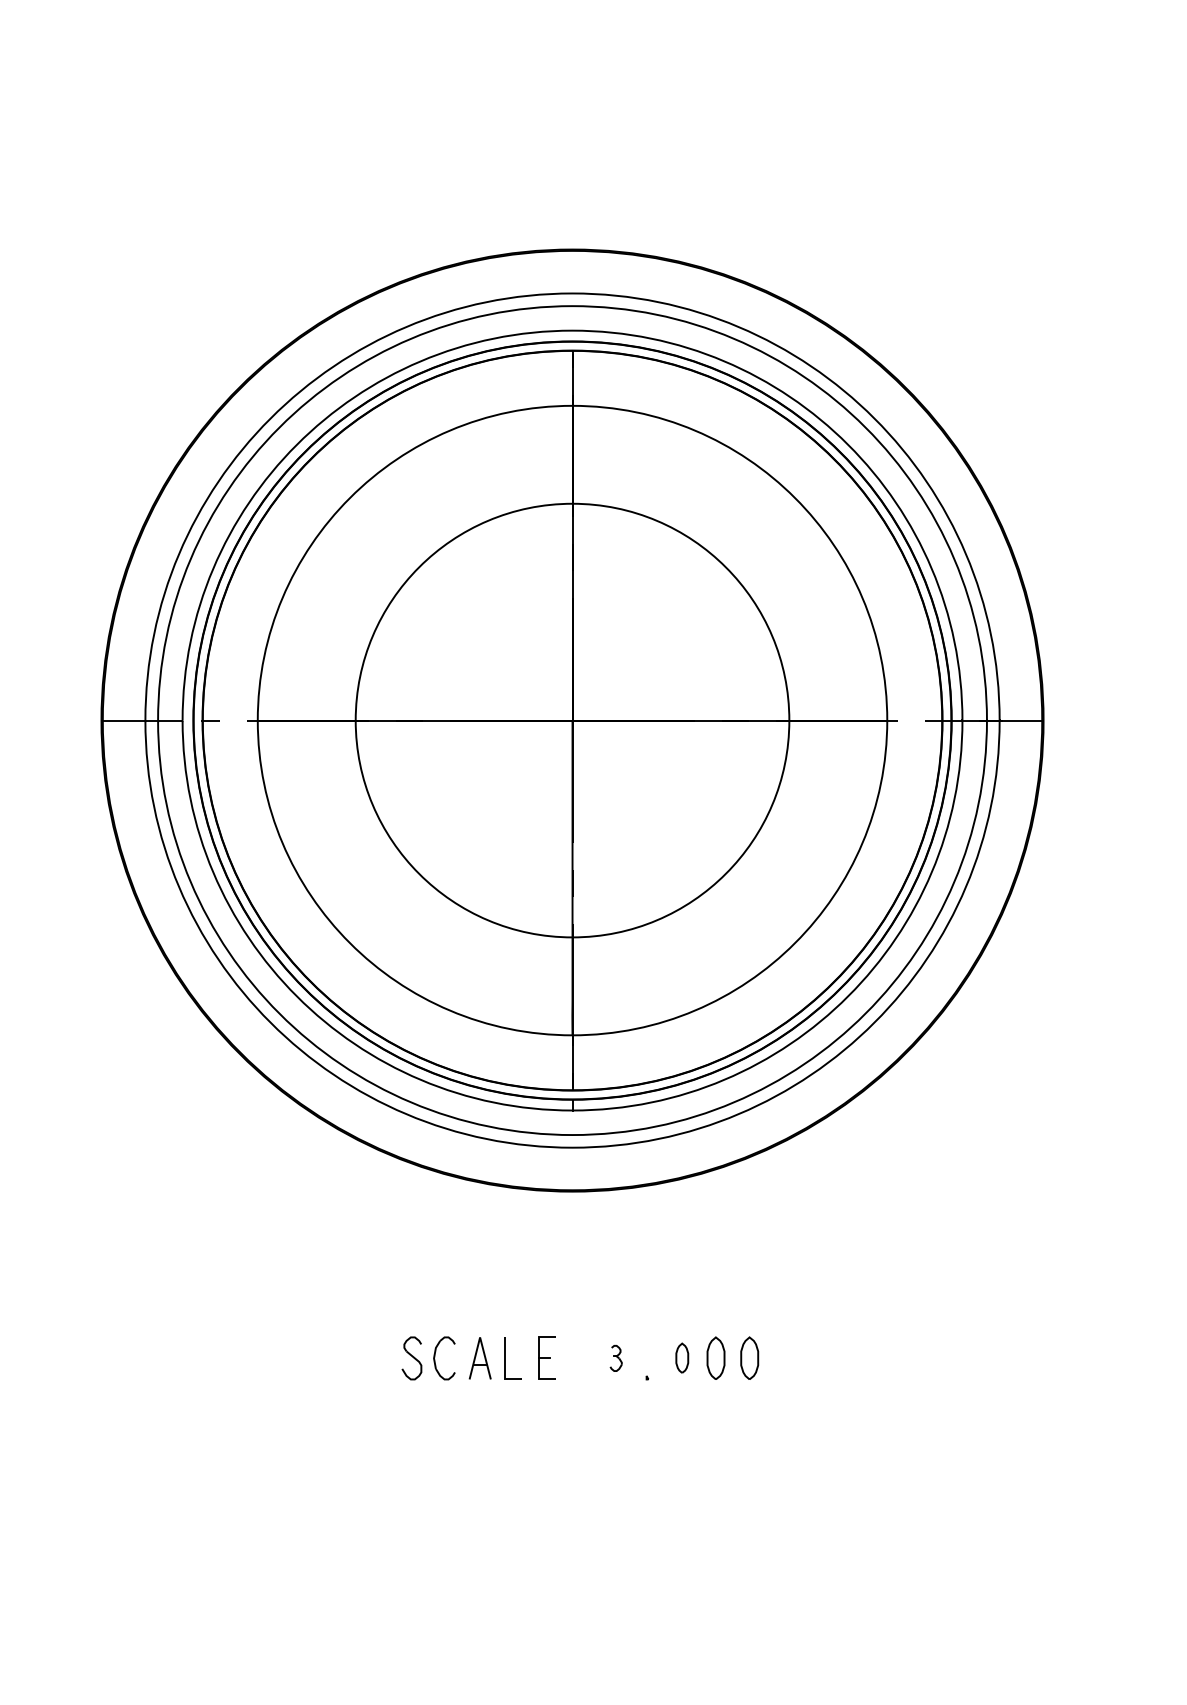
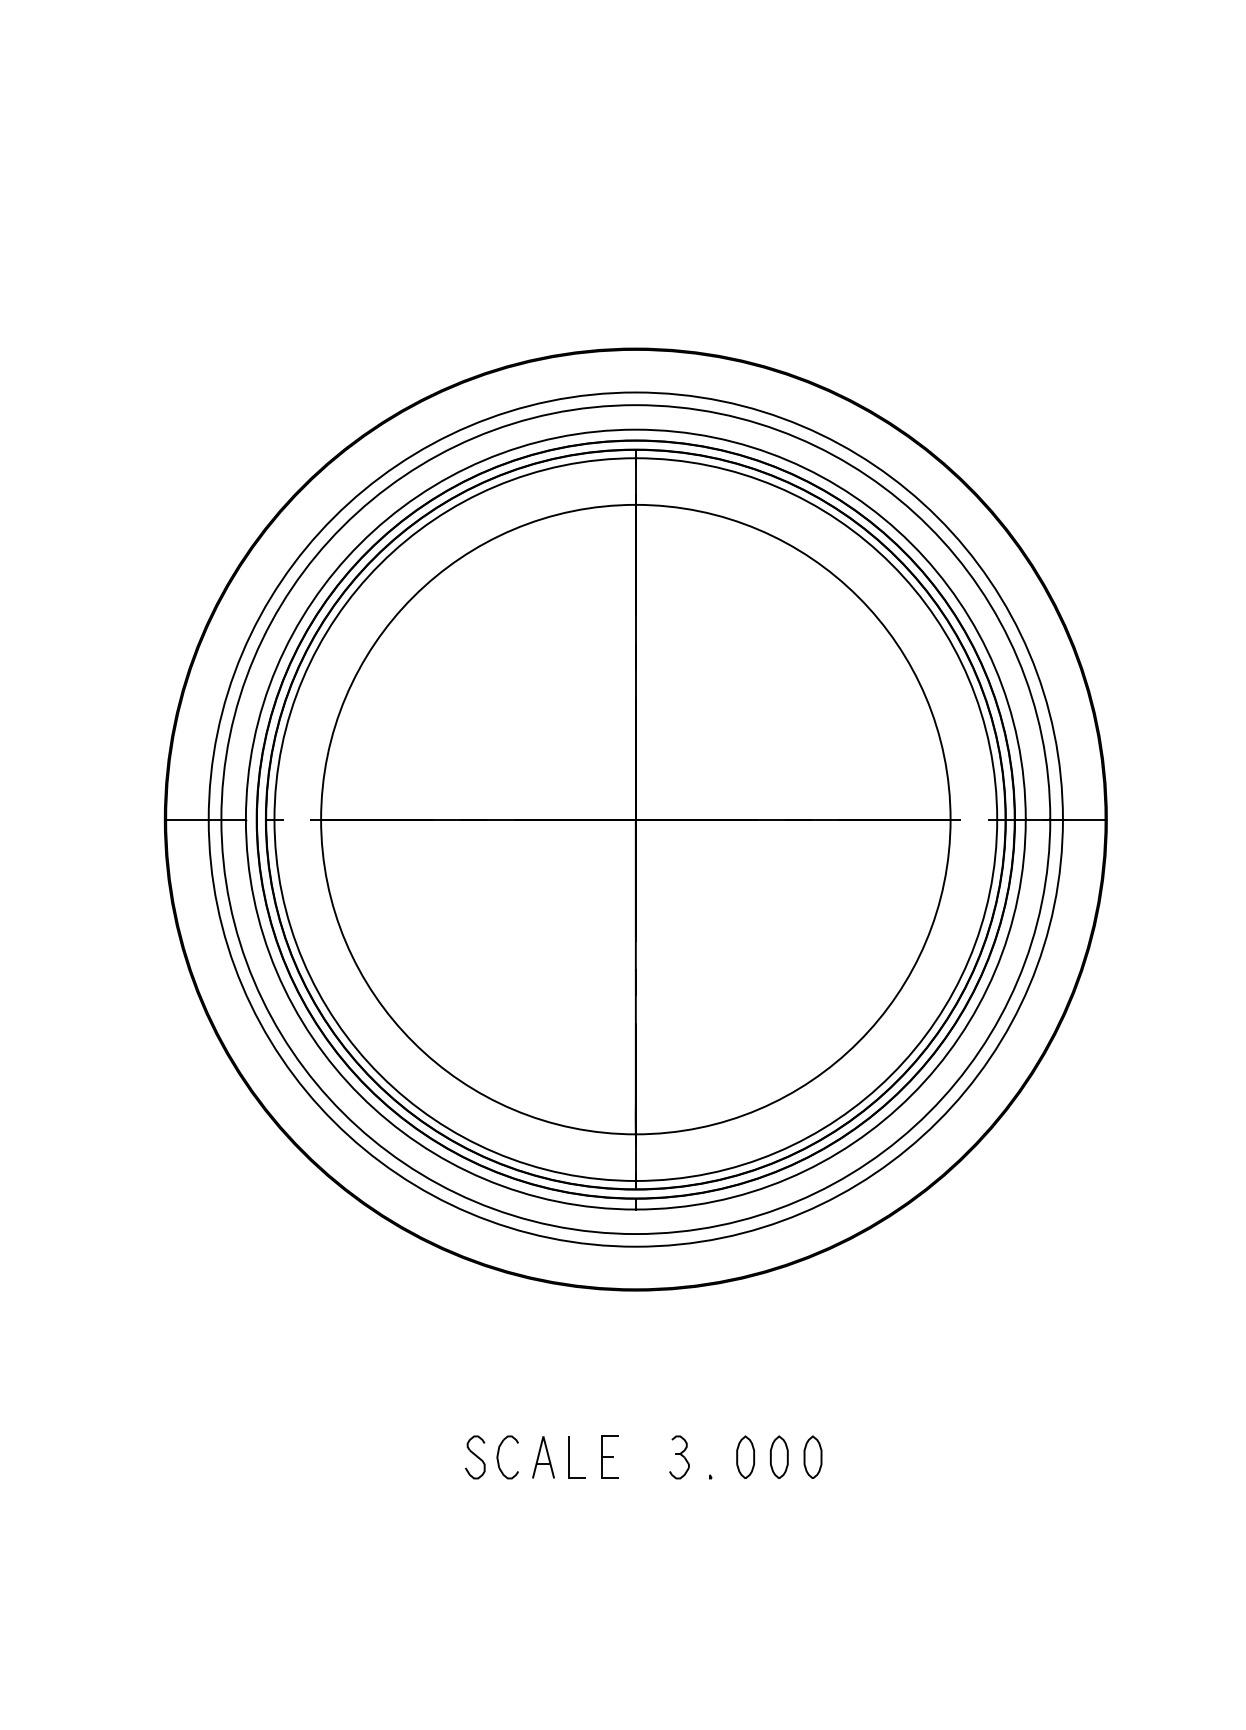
circle: (572, 720) -> (635, 819), size x1.67
part: (682, 1357) -> (745, 1456), size x1.43
part: (616, 1358) -> (679, 1457), size x1.67

